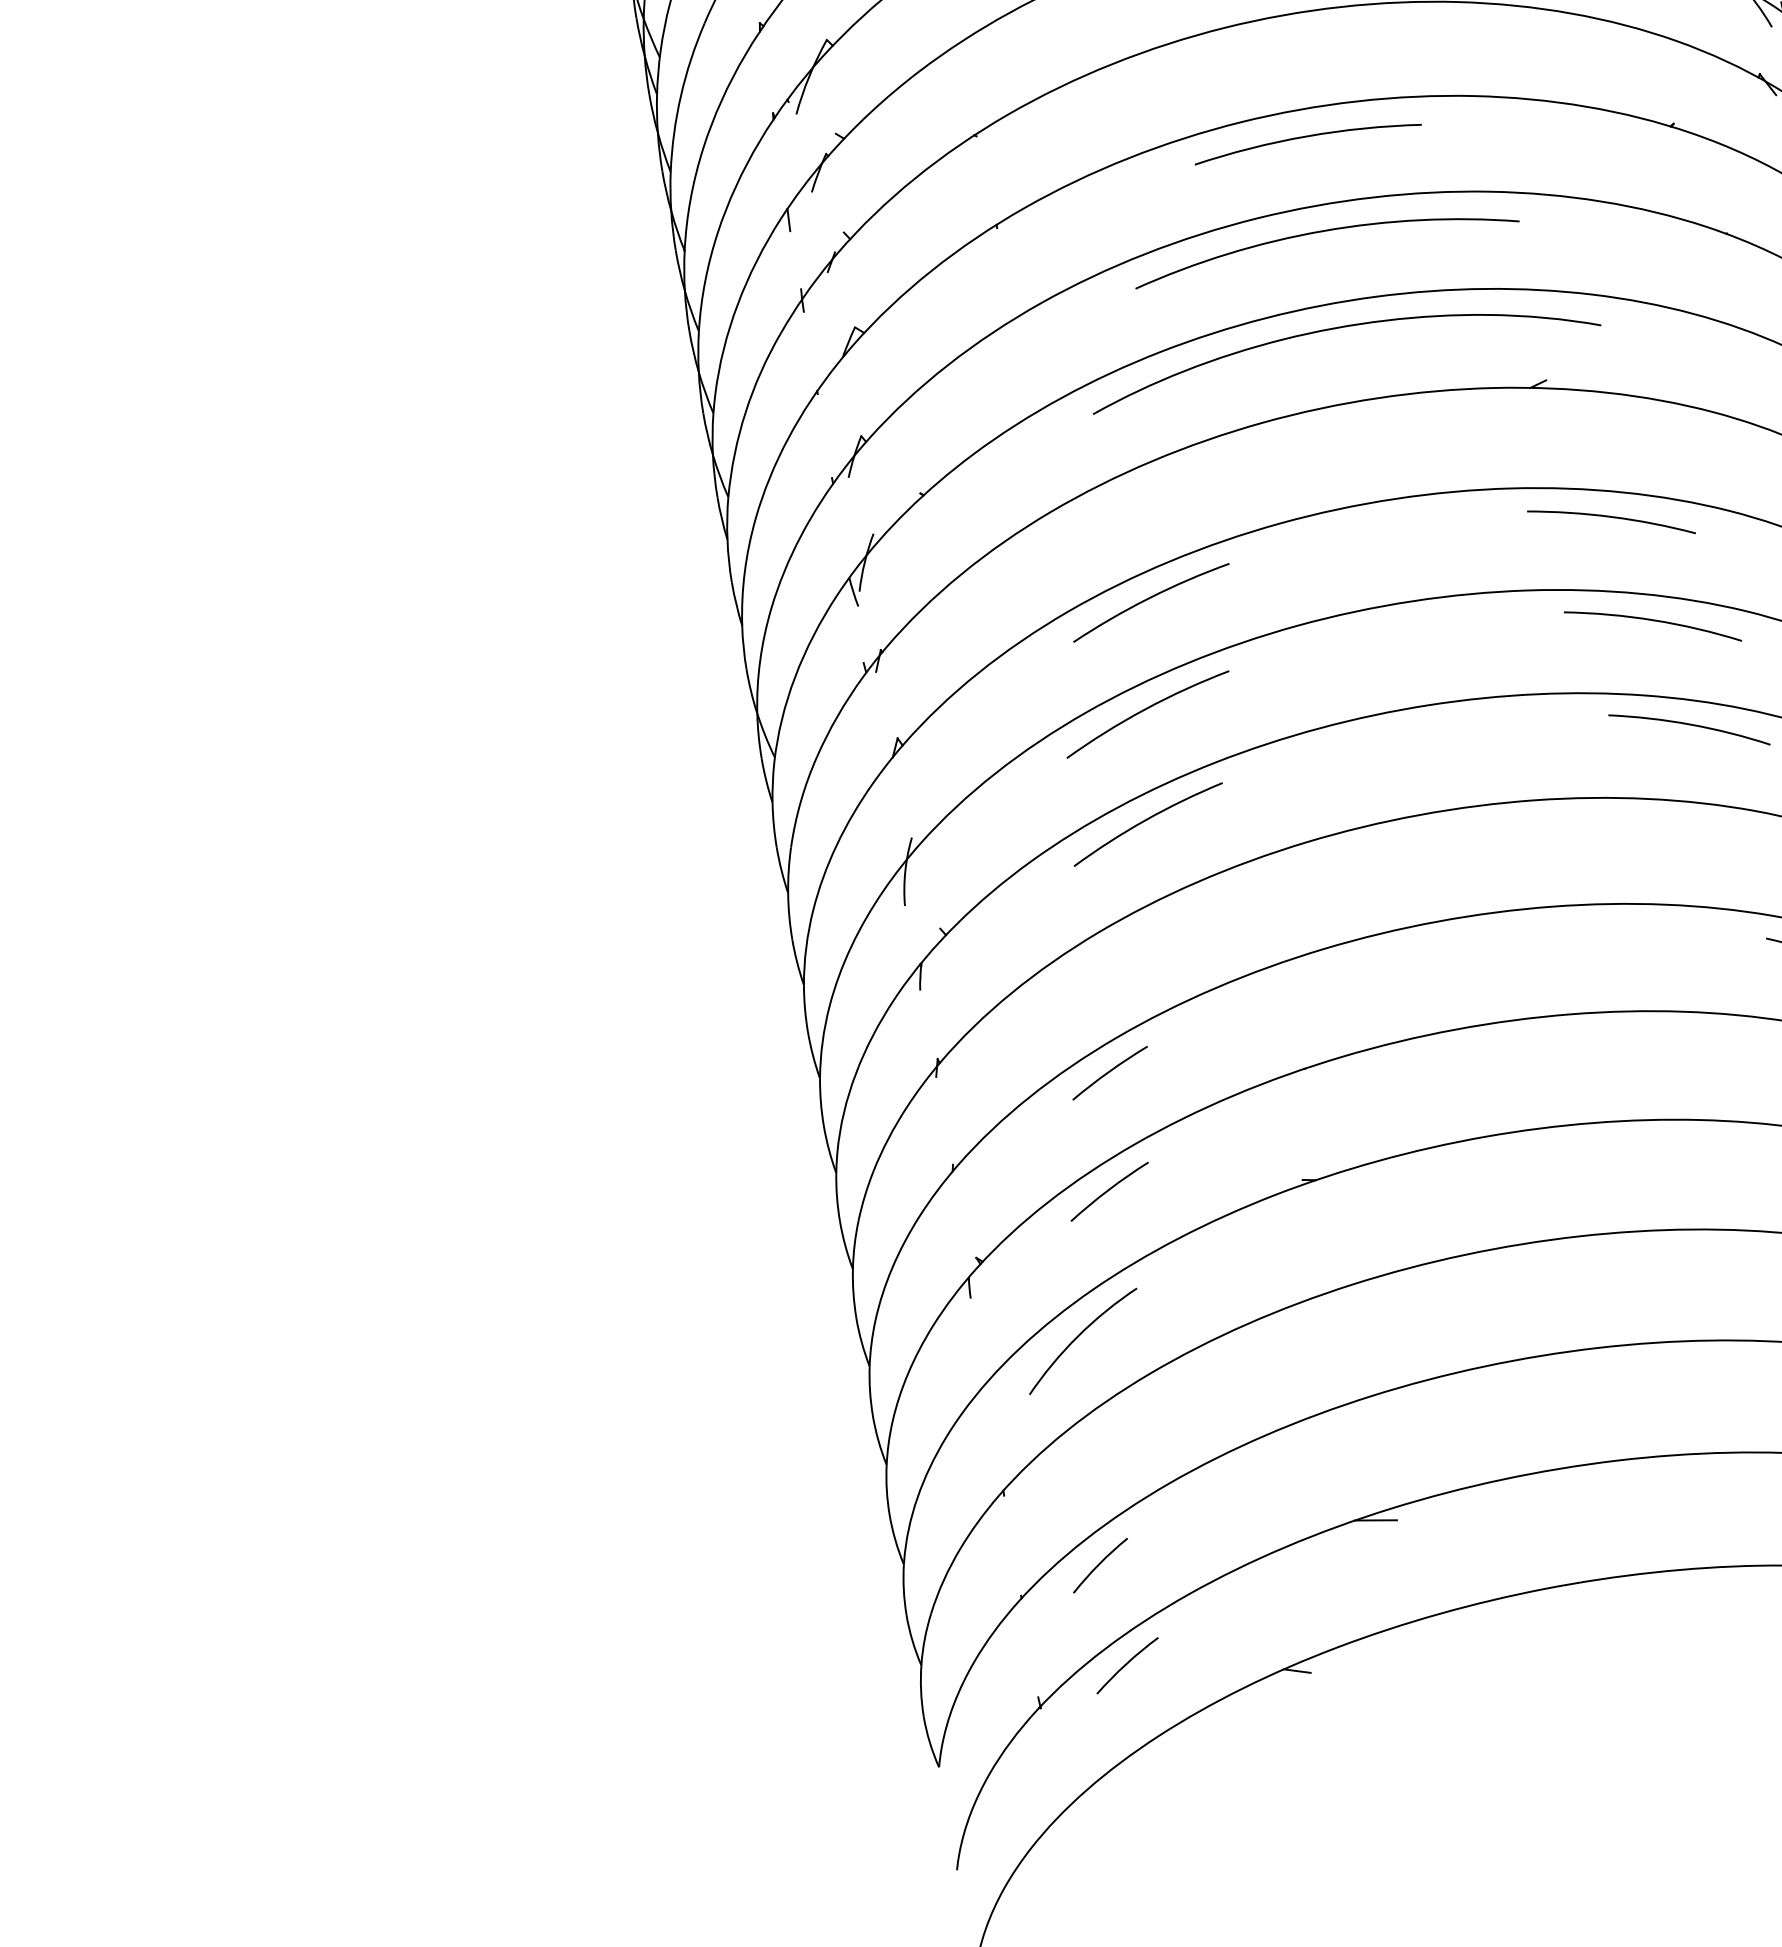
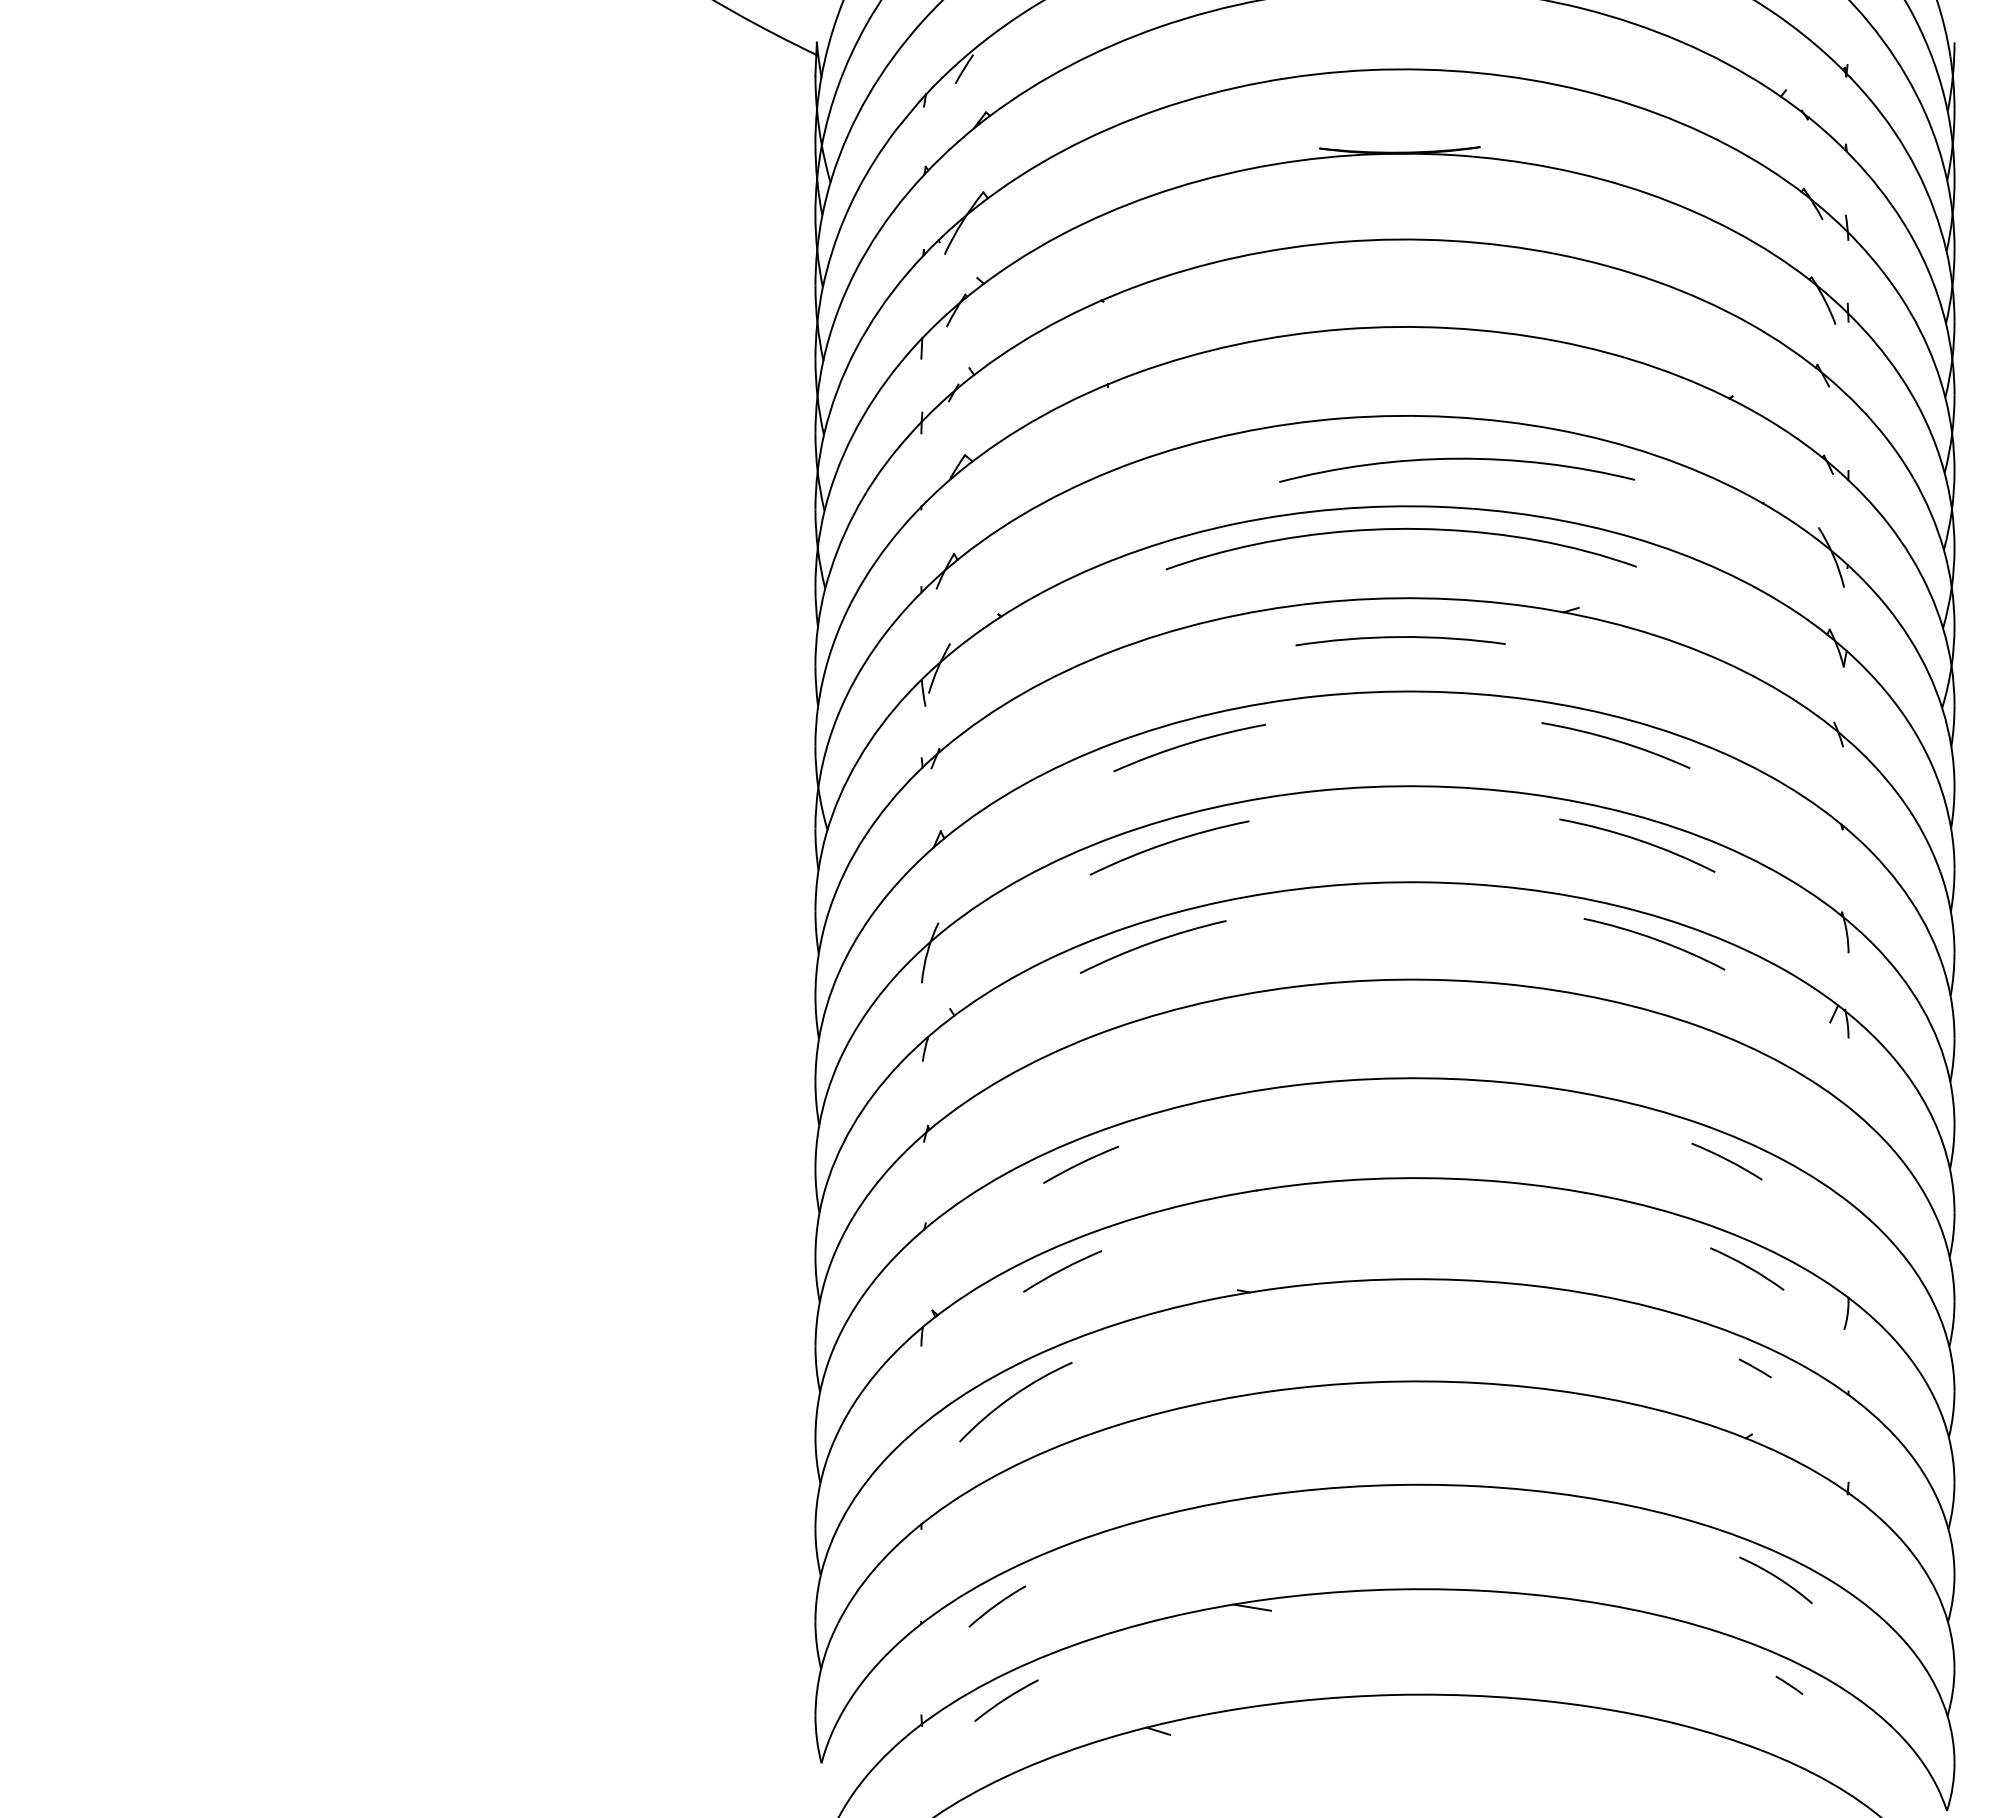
arc: (1306, 136) -> (1400, 637), moved
arc: (1324, 231) -> (1457, 459), moved

